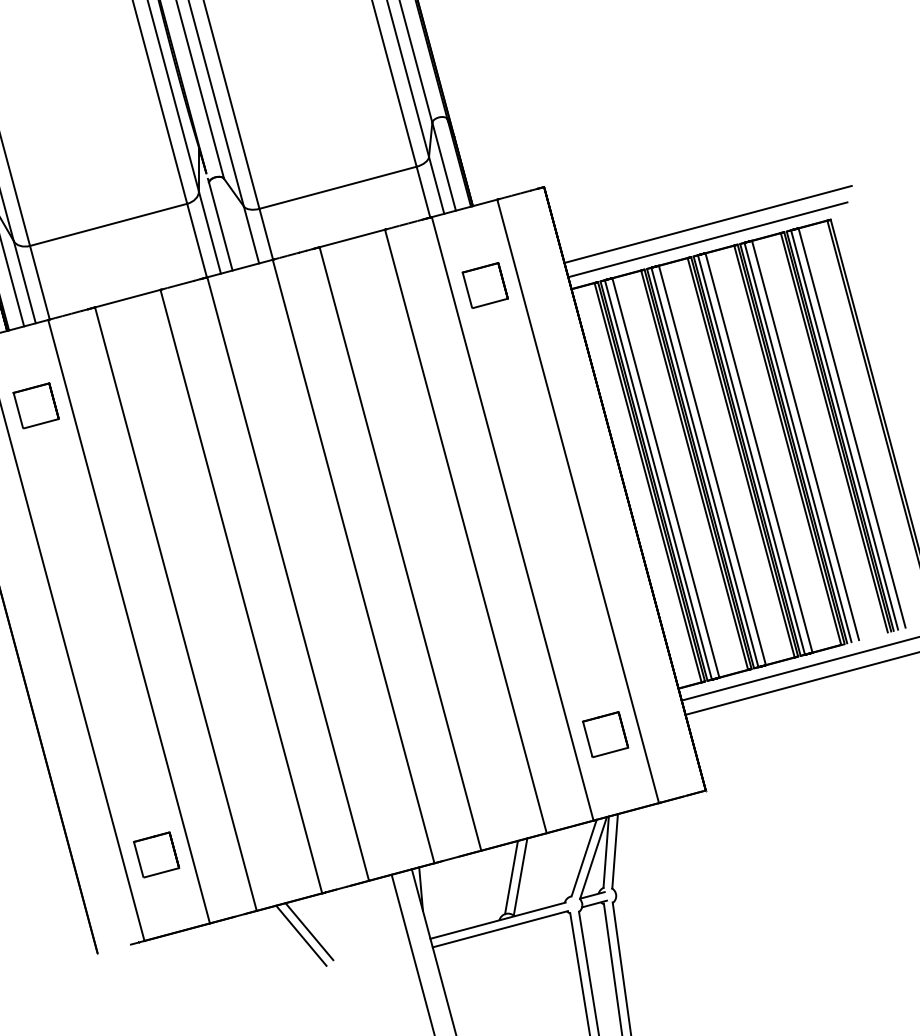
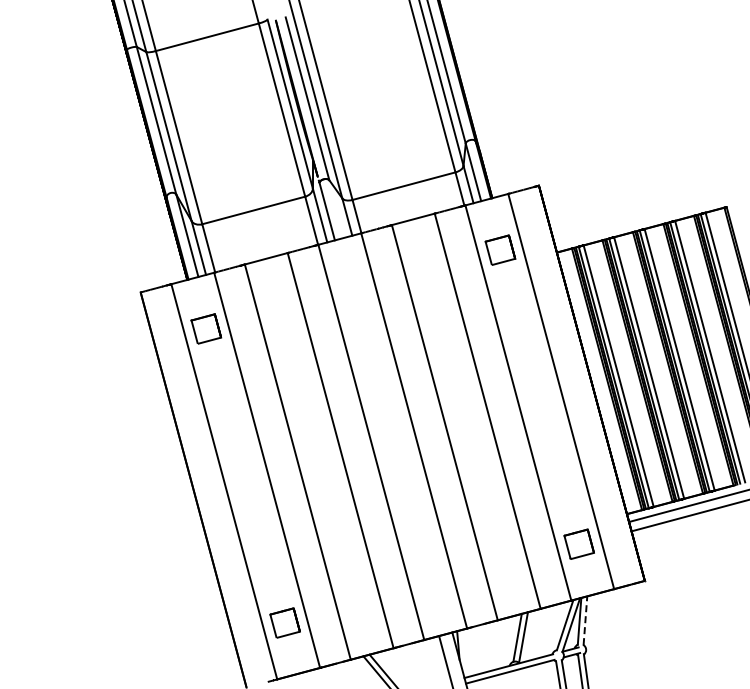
line: (708, 223) -> (646, 209), removed
line: (706, 238) -> (645, 219), removed
line: (615, 850) -> (585, 620), solid -> dashed

